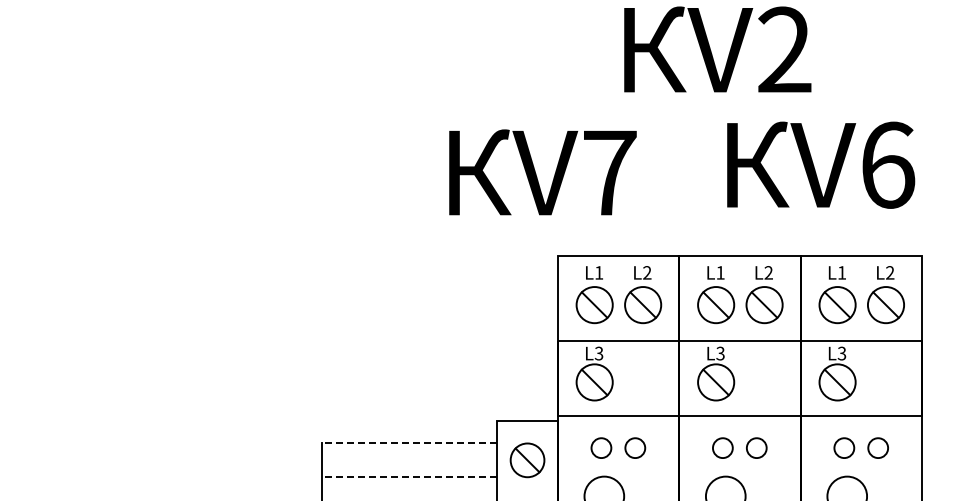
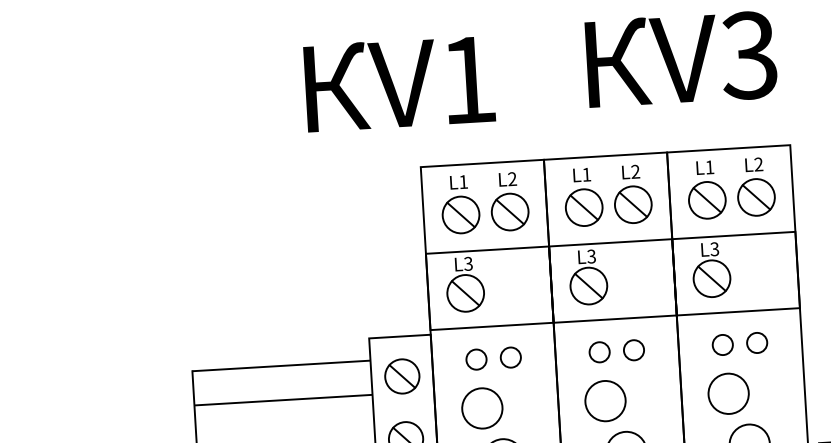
text: (887, 164) -> (749, 54), V6 -> V3
text: (610, 172) -> (469, 79), V7 -> V1
line: (409, 442) -> (281, 365), dashed -> solid
line: (409, 476) -> (283, 399), dashed -> solid

